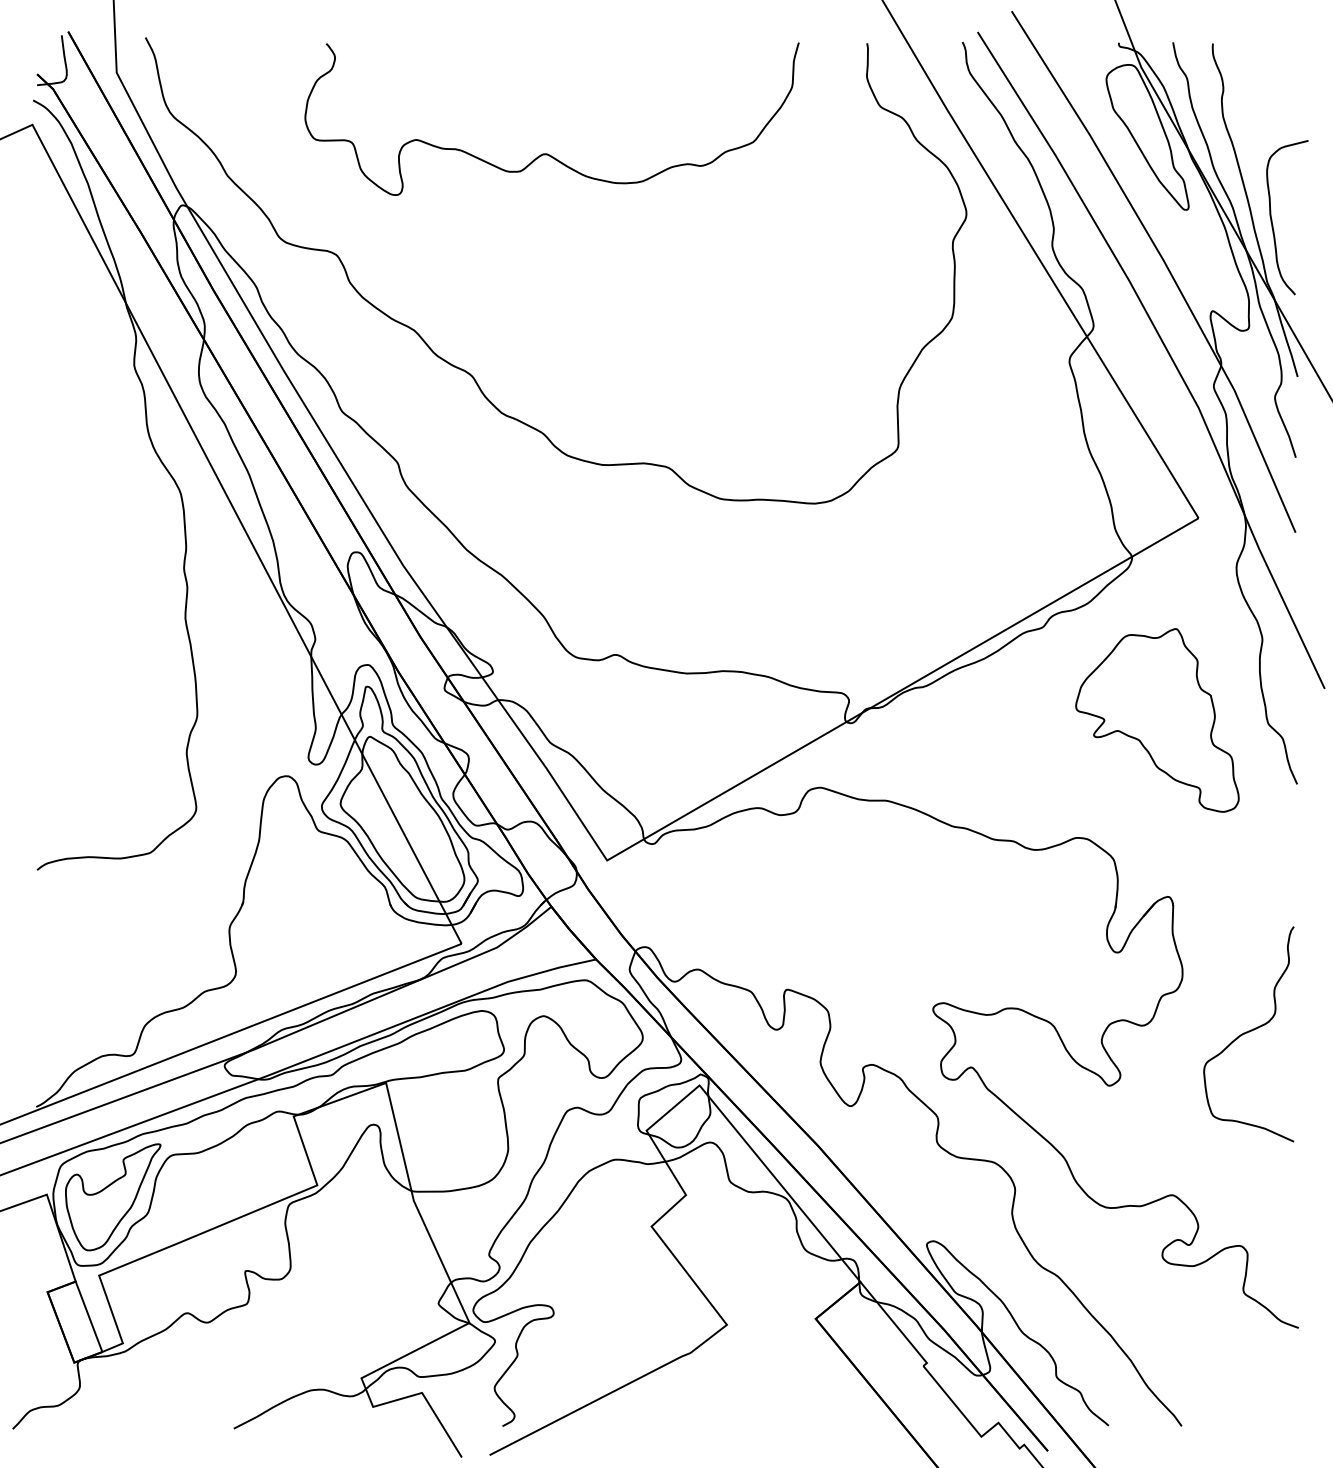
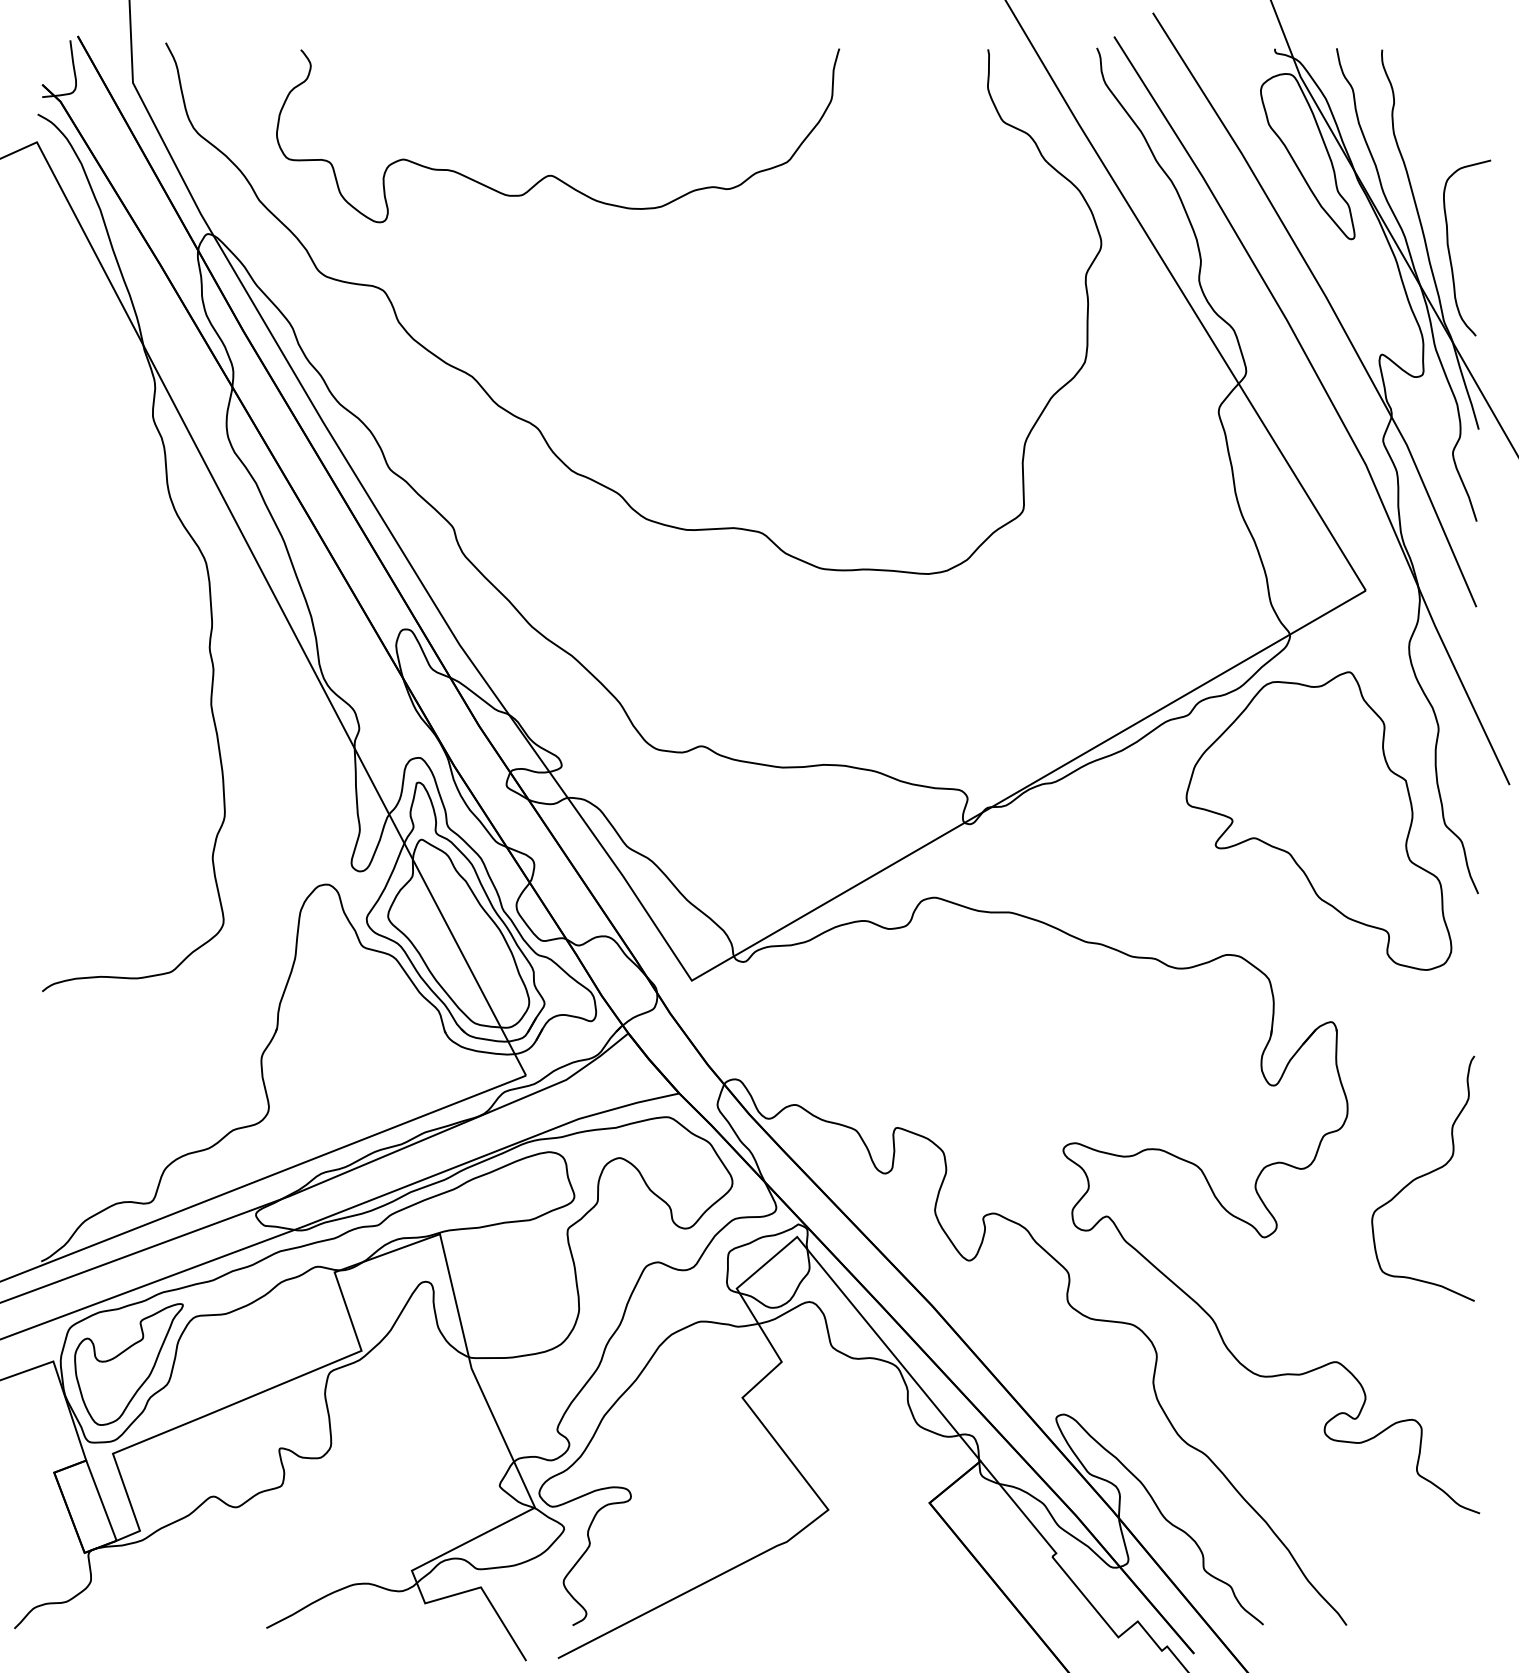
curve: (546, 153) -> (551, 174), moved
part: (1157, 719) -> (1318, 820), size x1.43

